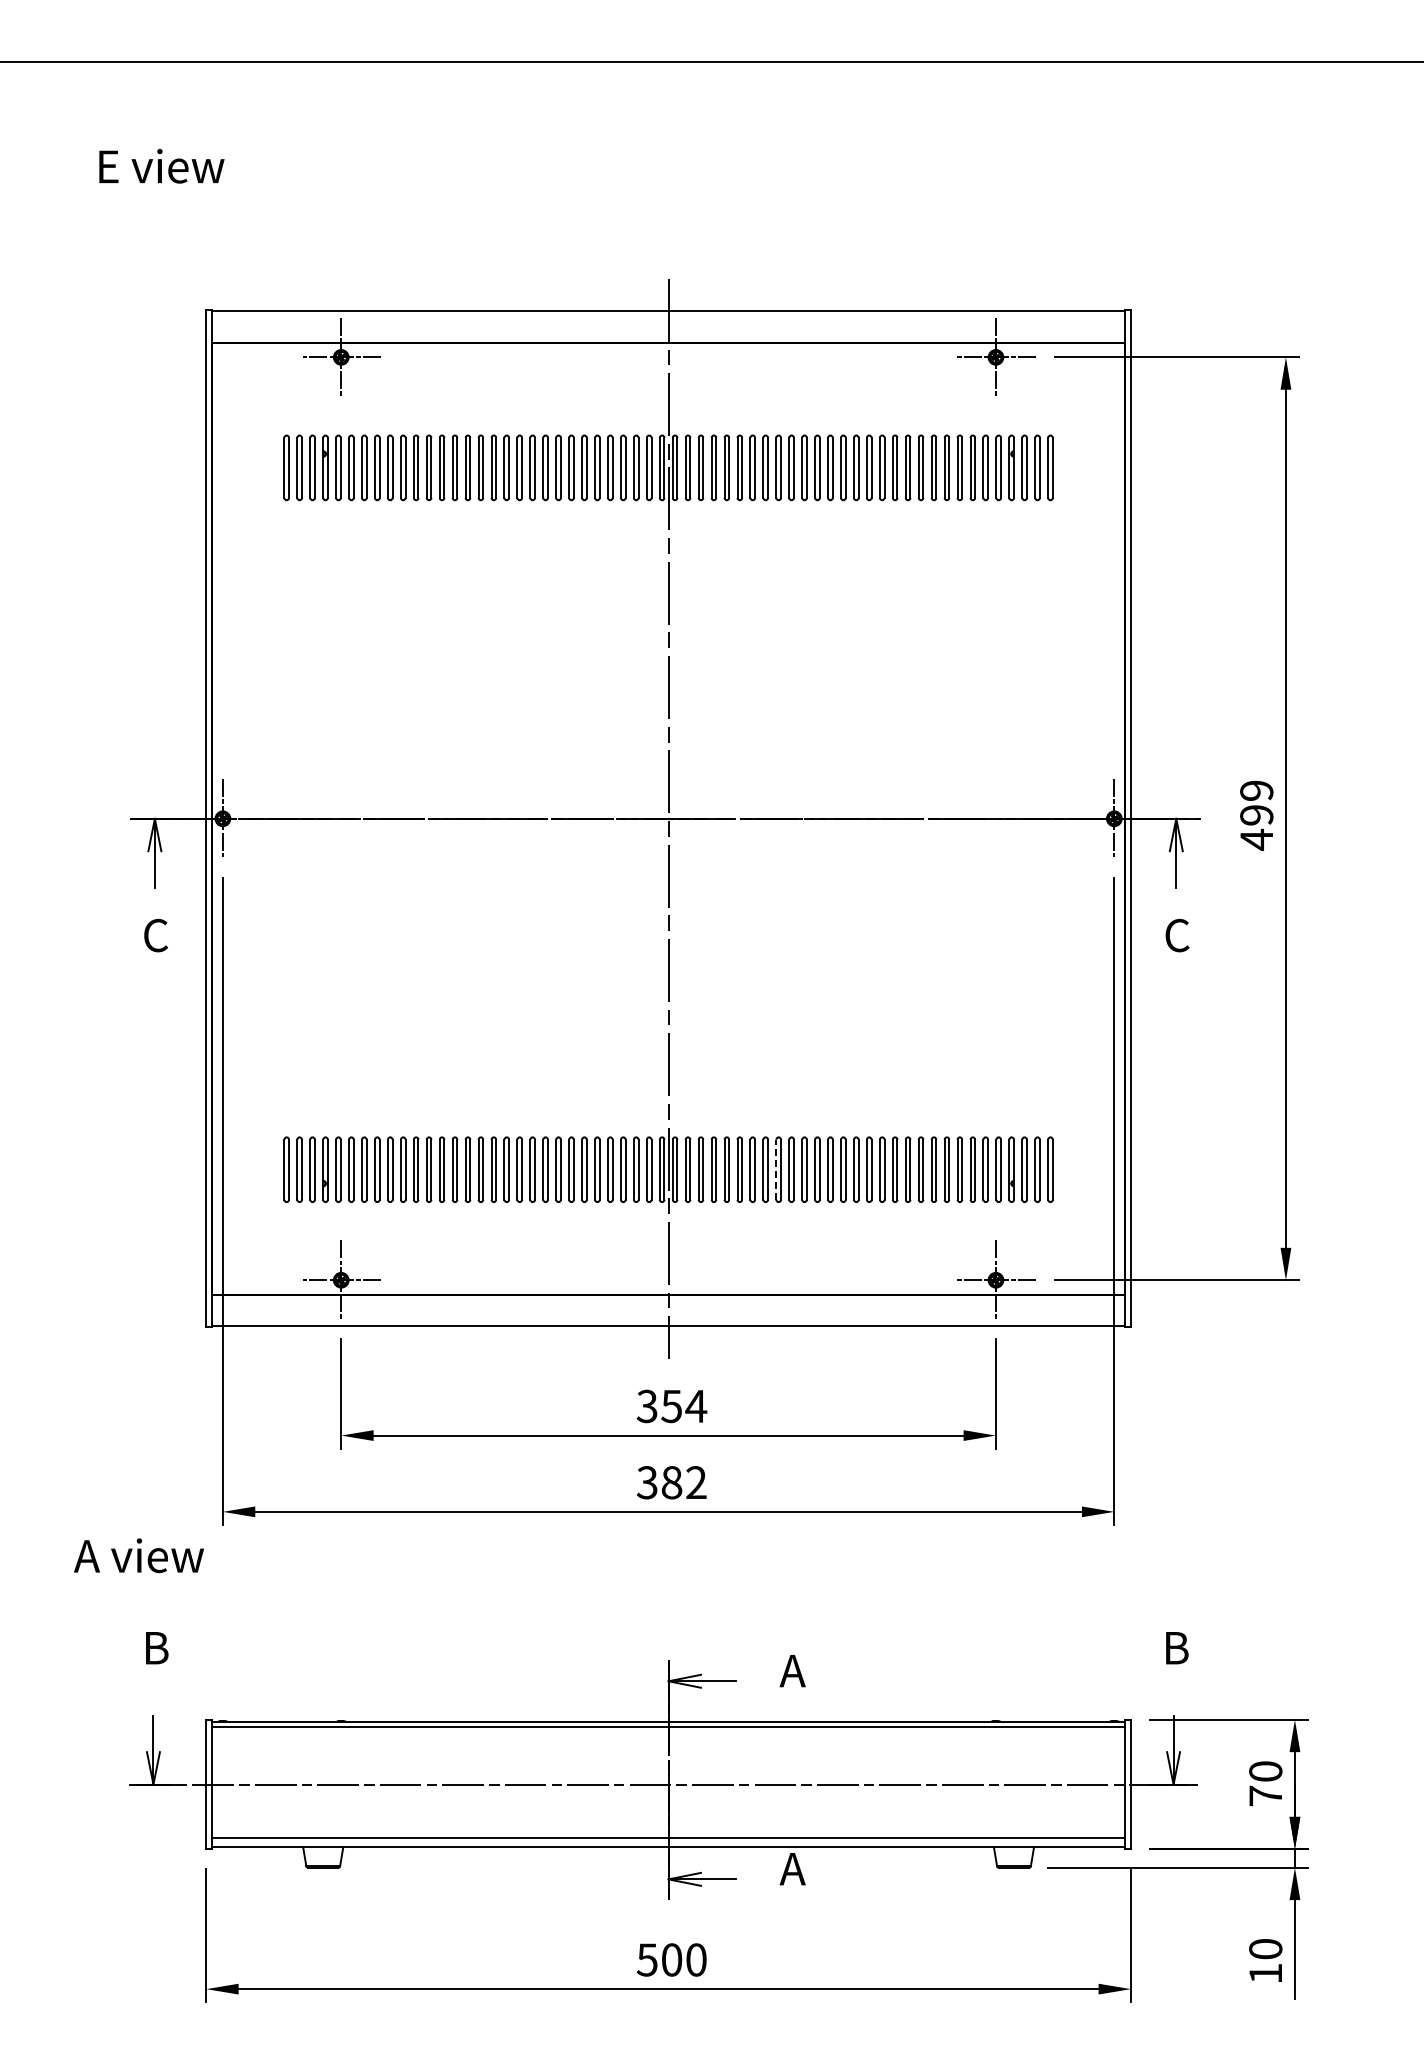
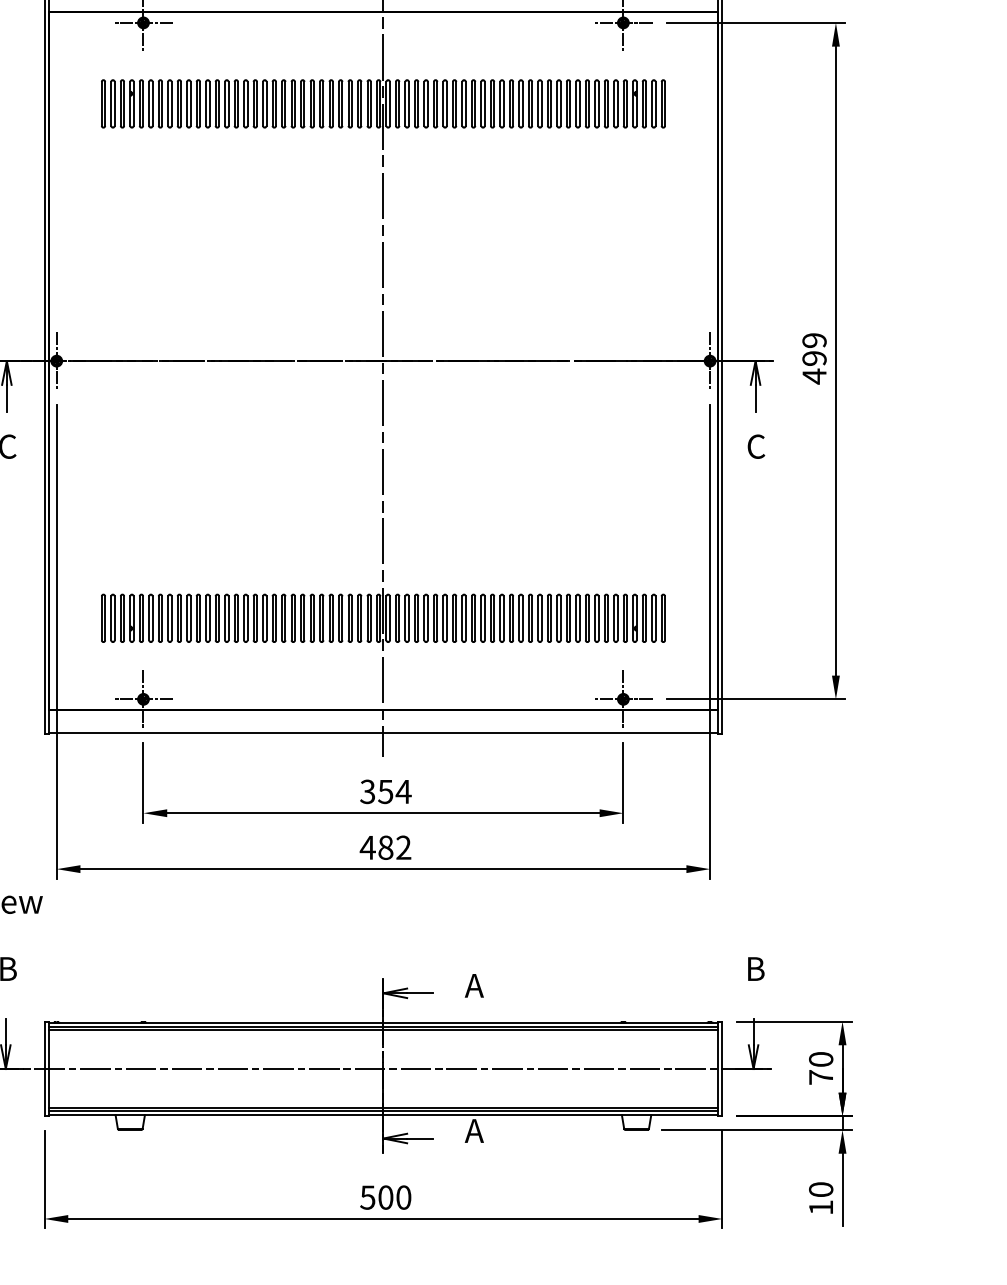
line: (776, 1169) -> (462, 618), dashed -> solid
text: (647, 1482) -> (367, 847), 382 -> 482
line: (668, 1730) -> (383, 1029), added
line: (668, 1841) -> (383, 1110), added

